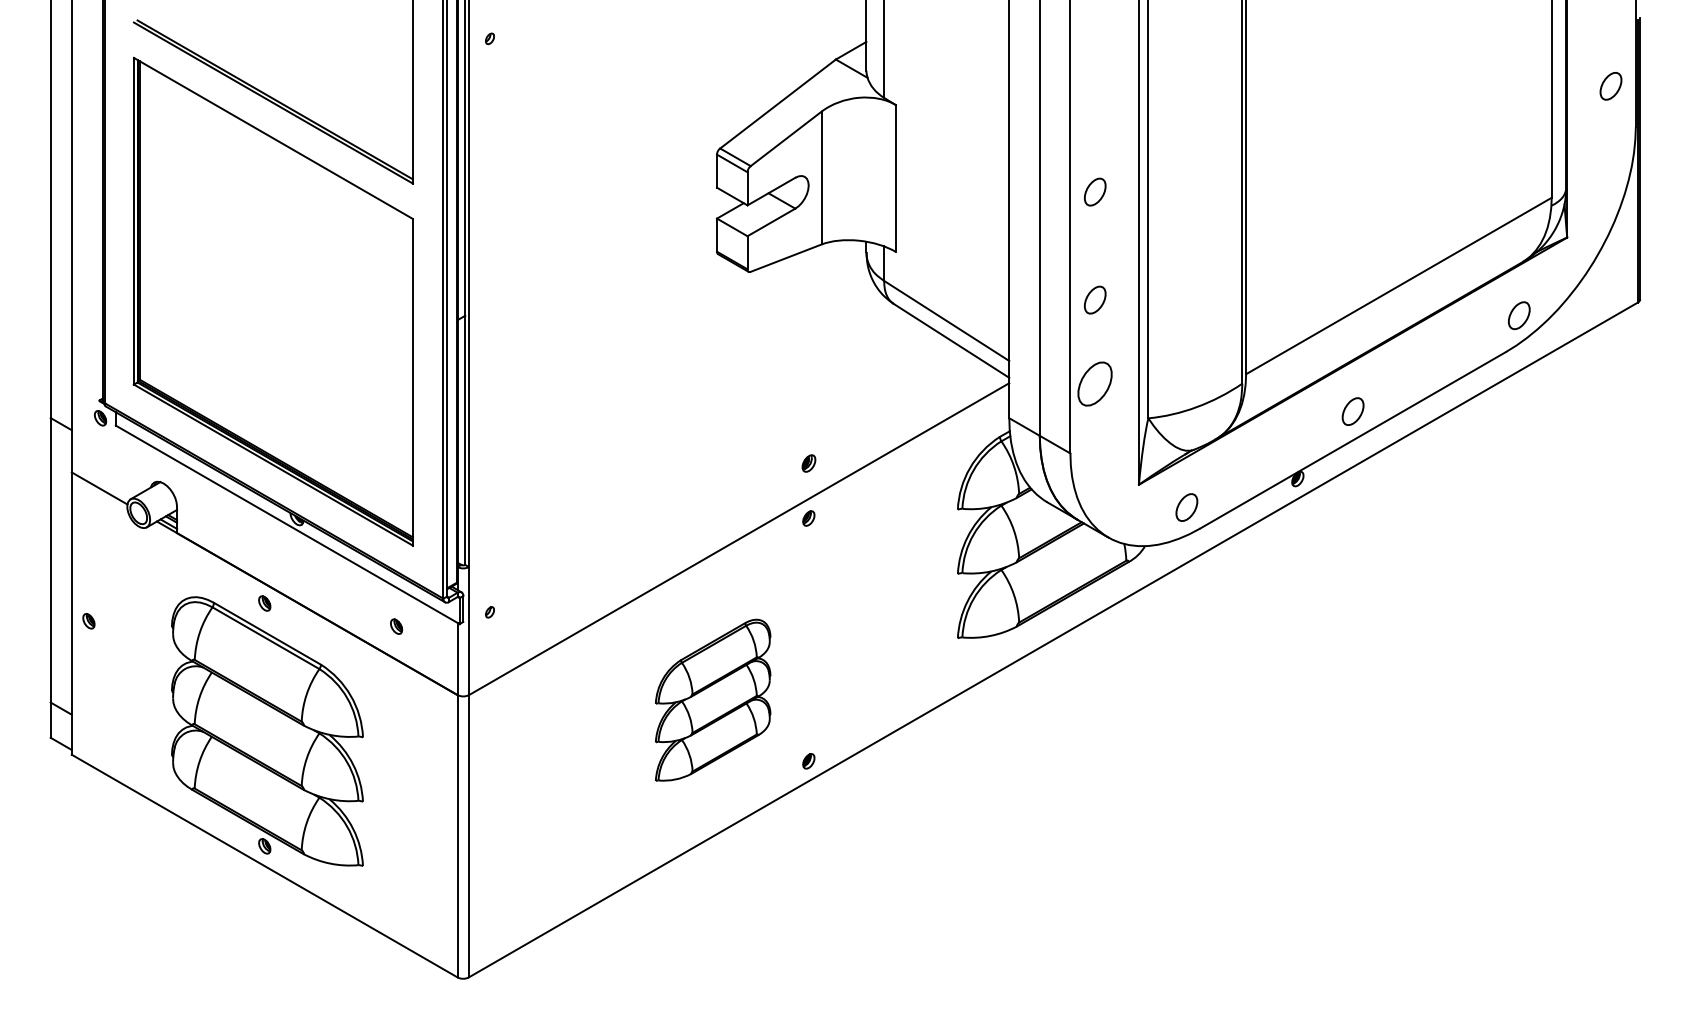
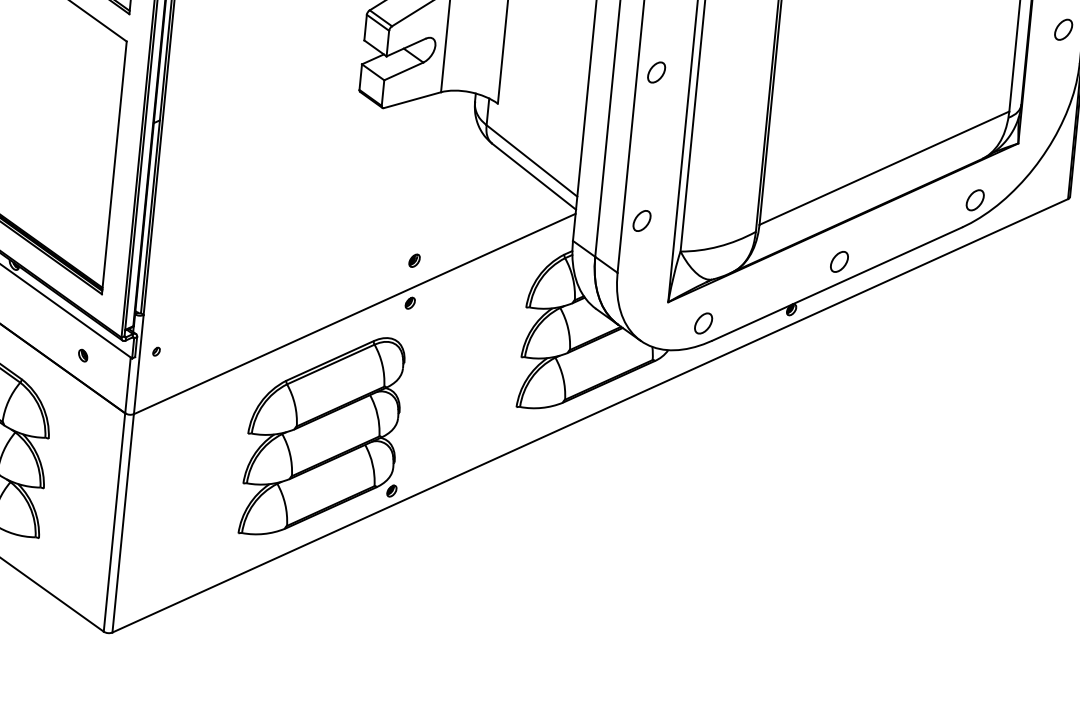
part: (1095, 299) -> (648, 155), removed
part: (1095, 383) -> (642, 220), size x0.62
part: (712, 700) -> (321, 436), size x1.67

